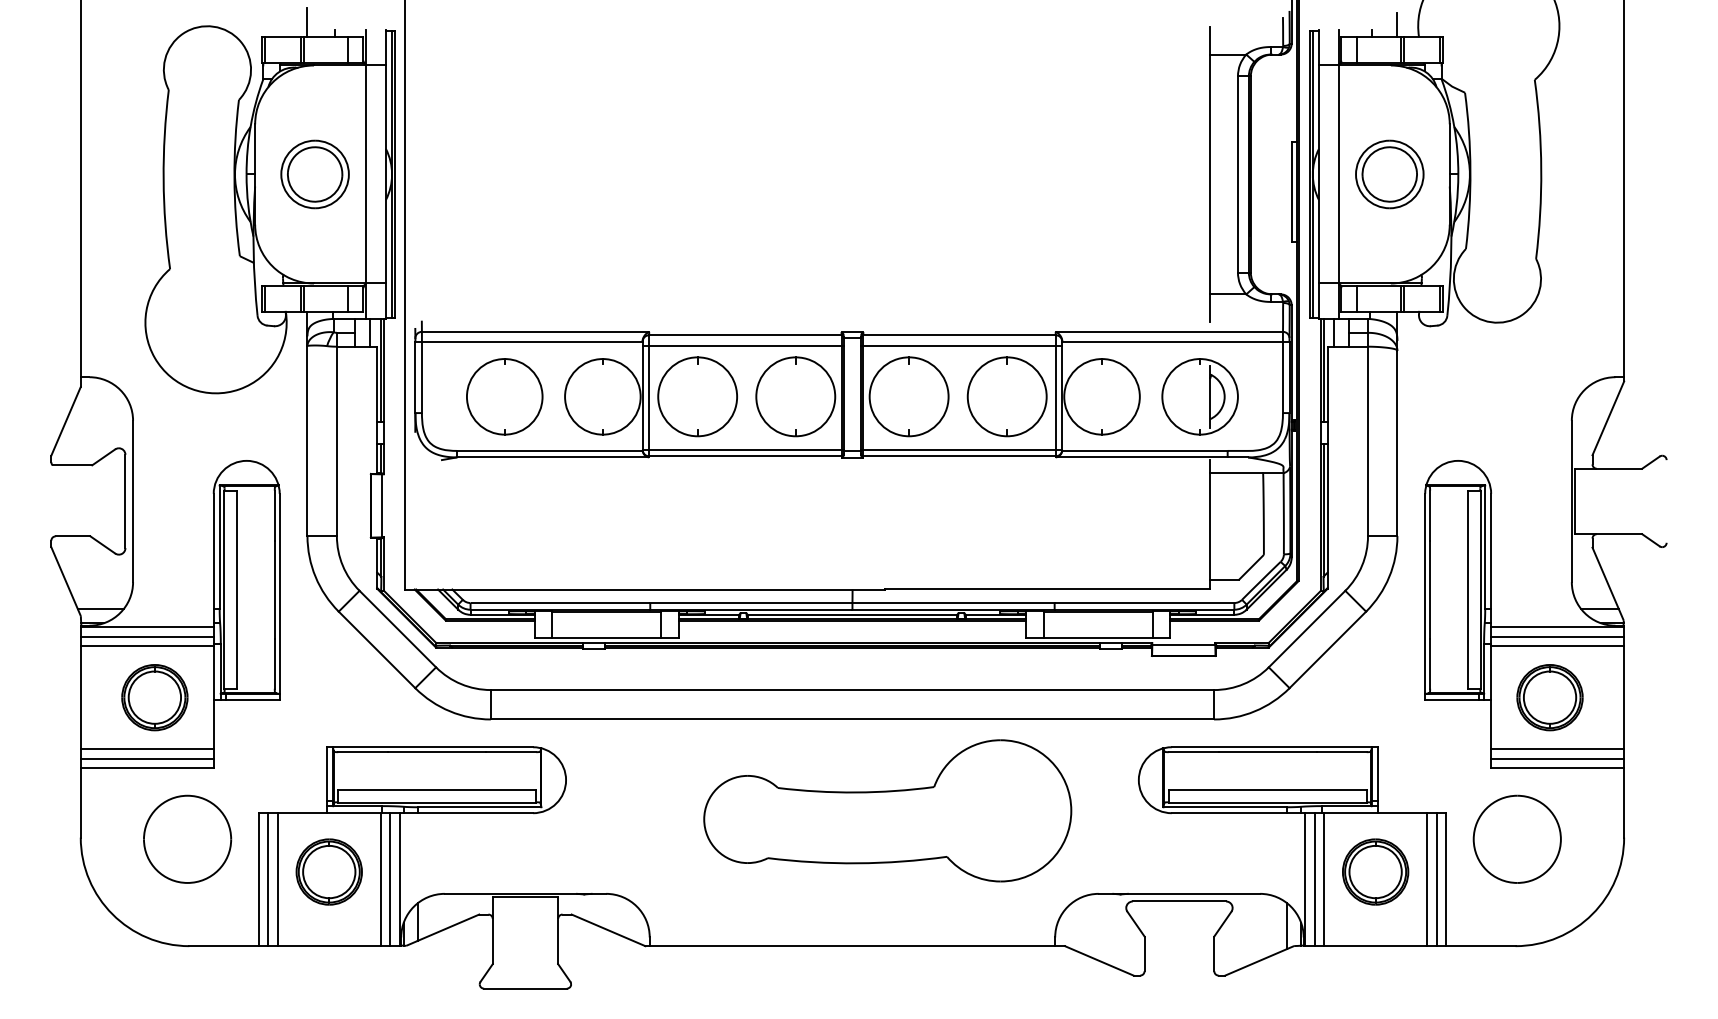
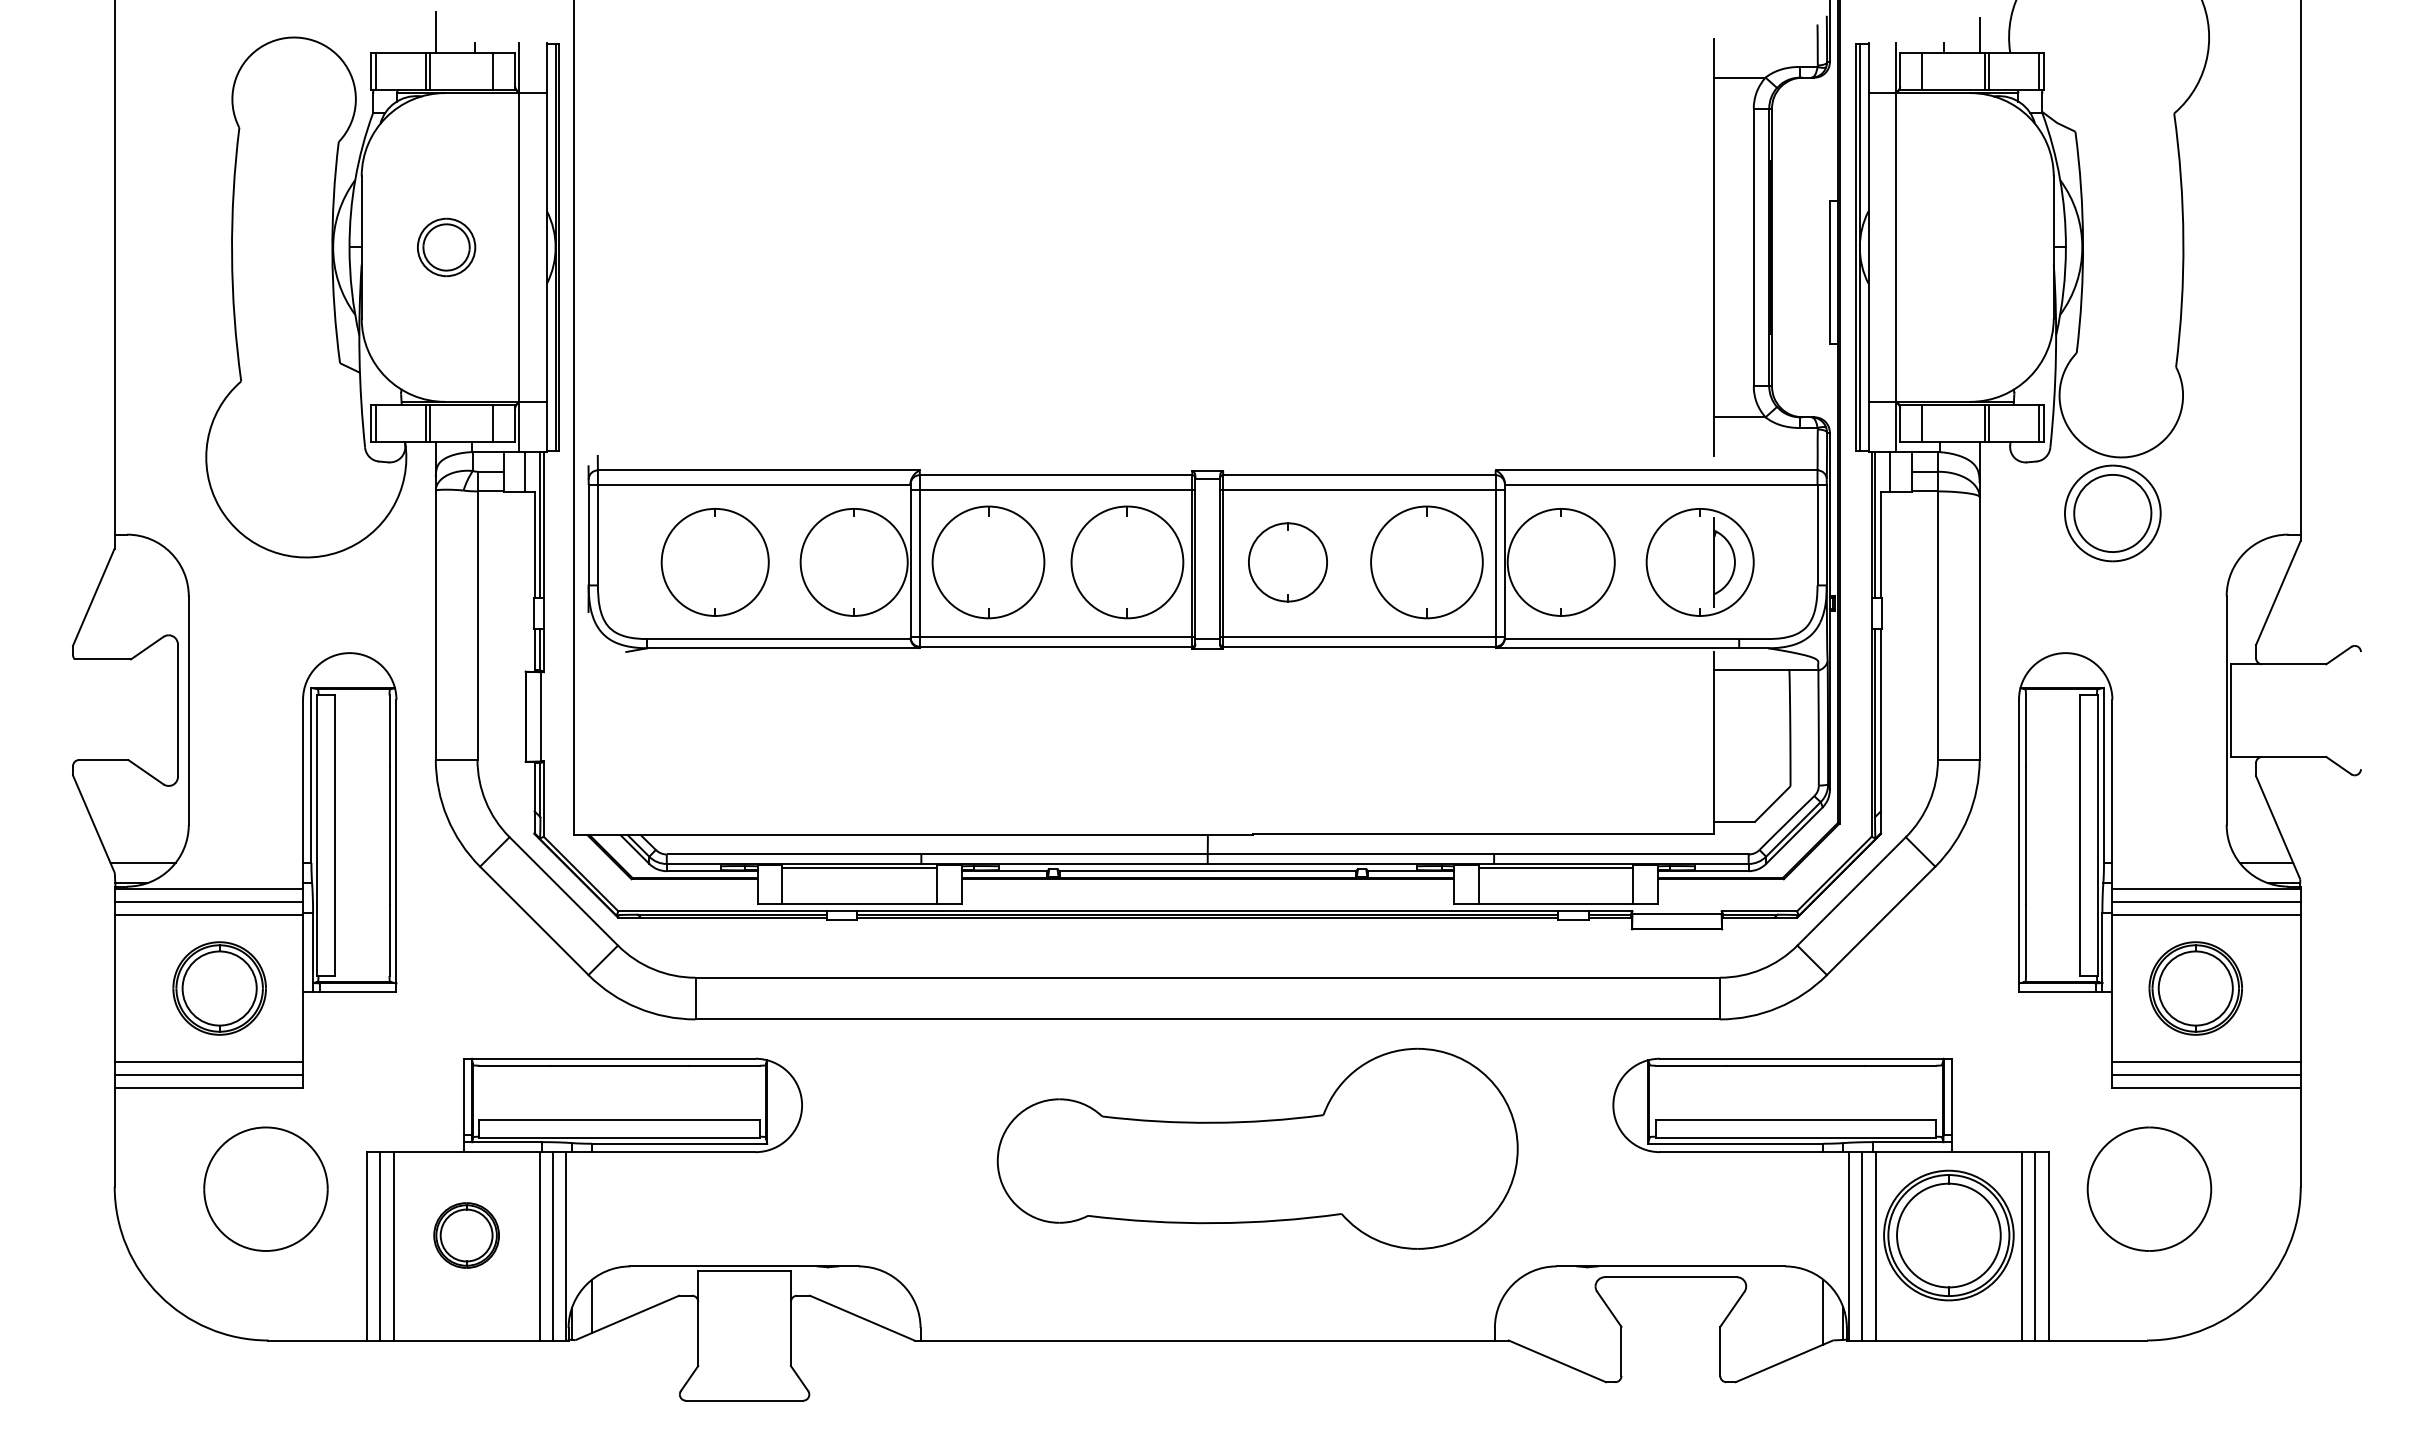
part: (315, 174) -> (446, 247), size x0.6
part: (1389, 174) -> (2112, 513), moved
part: (908, 396) -> (1287, 562), size x0.7
part: (329, 872) -> (466, 1235), size x0.7
part: (1375, 872) -> (1948, 1235), size x1.4

